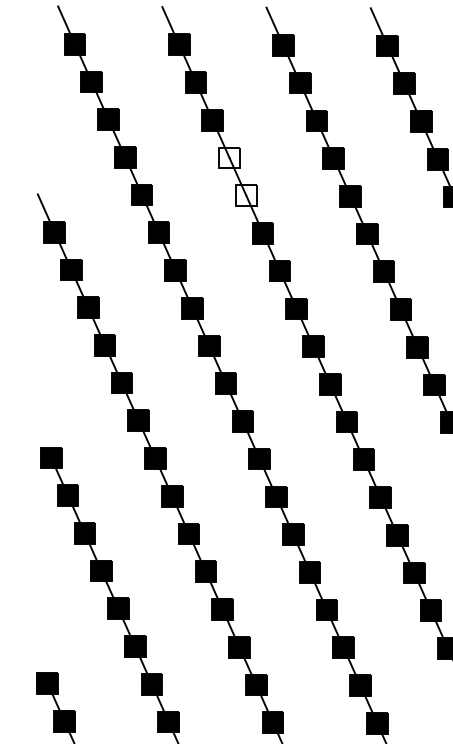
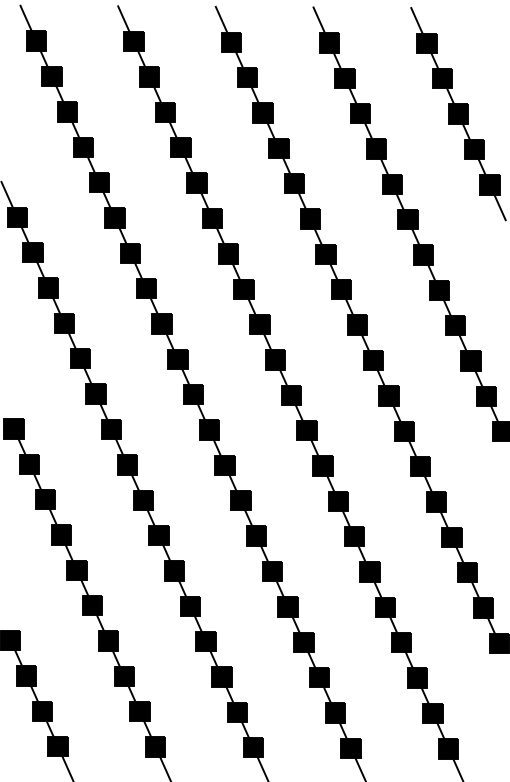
fill: (228, 157) -> (180, 147), added
fill: (245, 195) -> (196, 182), added

